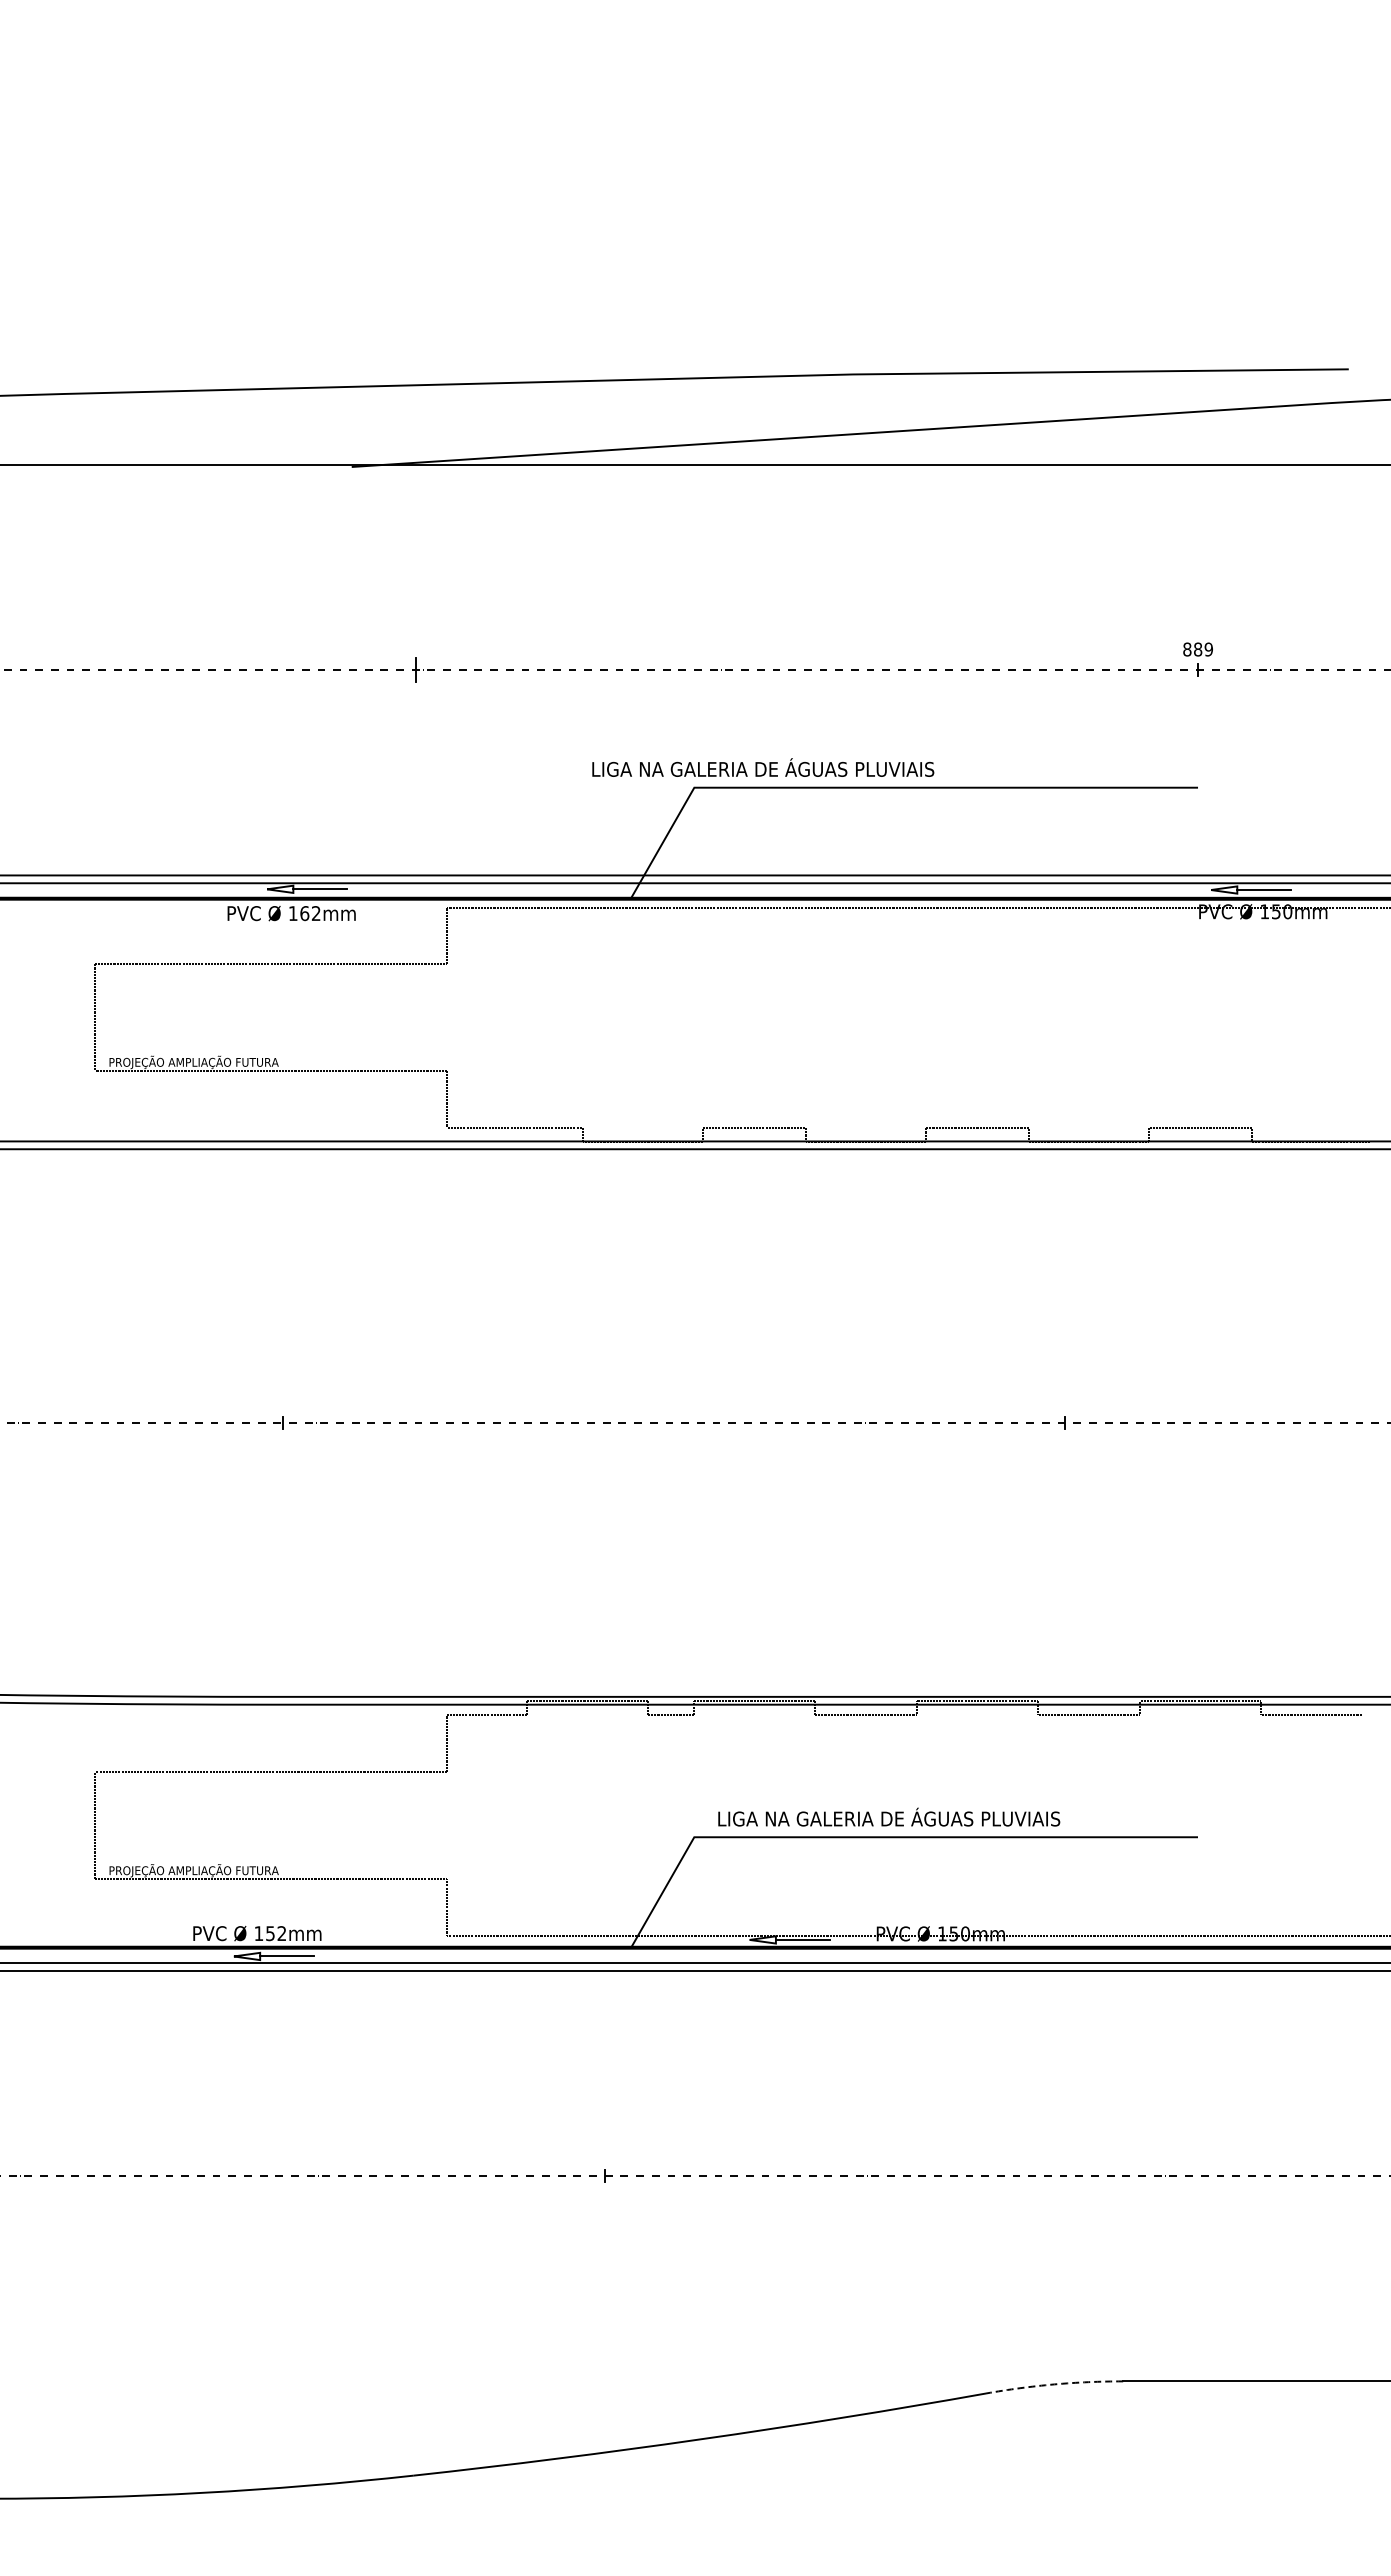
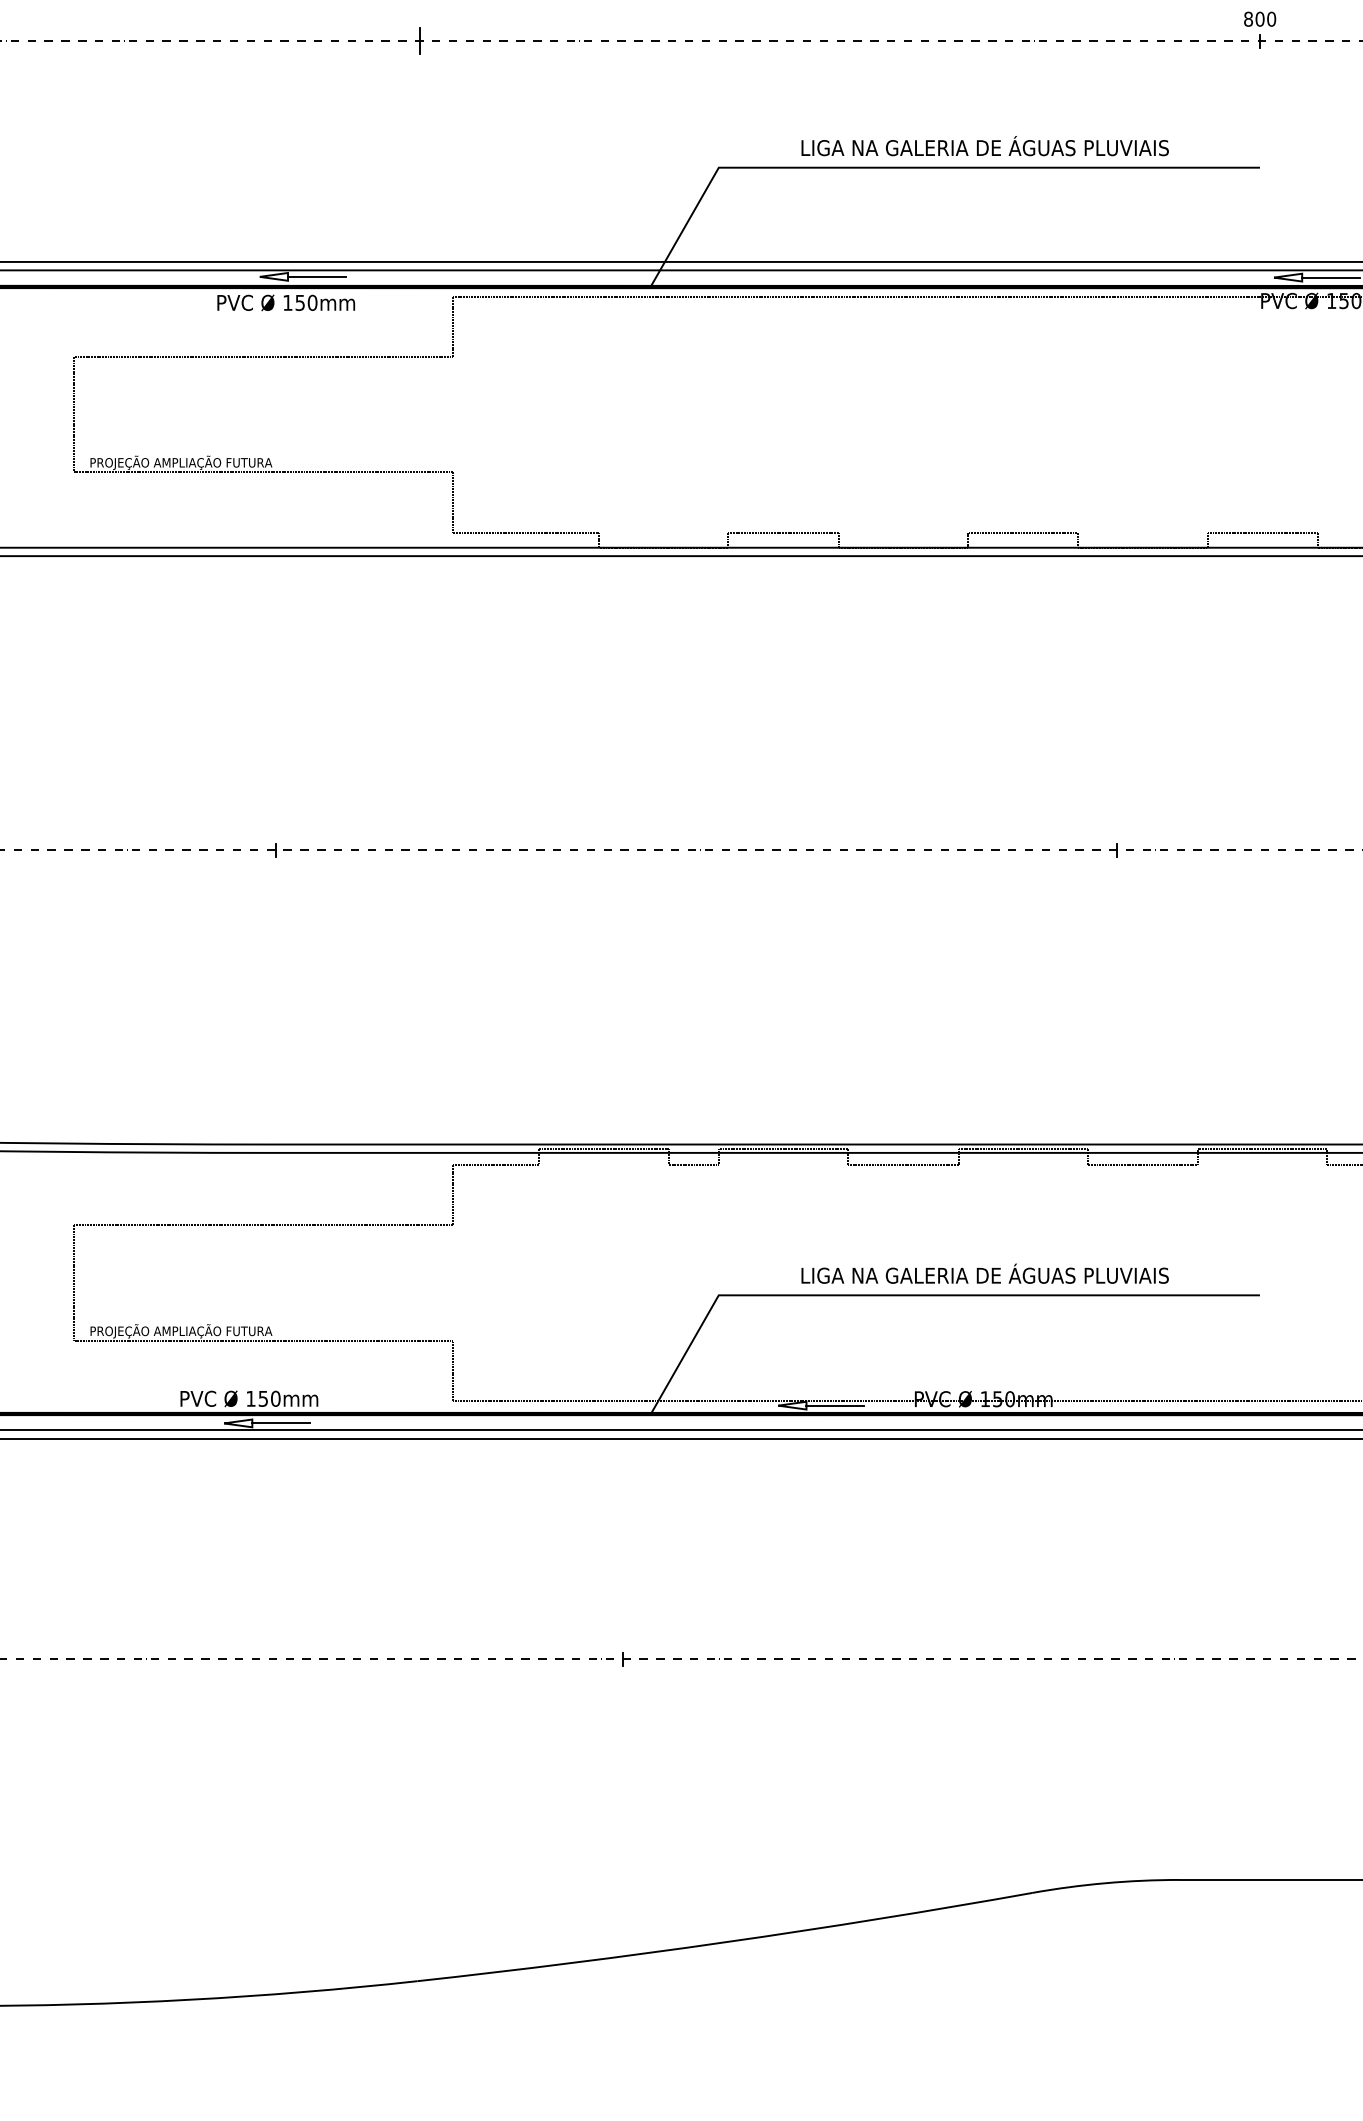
text: (1203, 649) -> (1265, 19), 889 -> 800
text: (763, 767) -> (985, 145), moved
text: (310, 913) -> (306, 302), 162mm -> 150mm
text: (889, 1816) -> (985, 1273), moved
text: (281, 1933) -> (275, 1398), 152mm -> 150mm
arc: (1054, 2384) -> (1105, 1883), dashed -> solid

